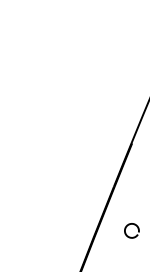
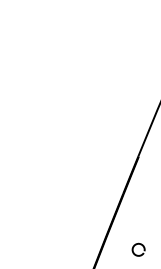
curve: (129, 225) -> (136, 245), moved

